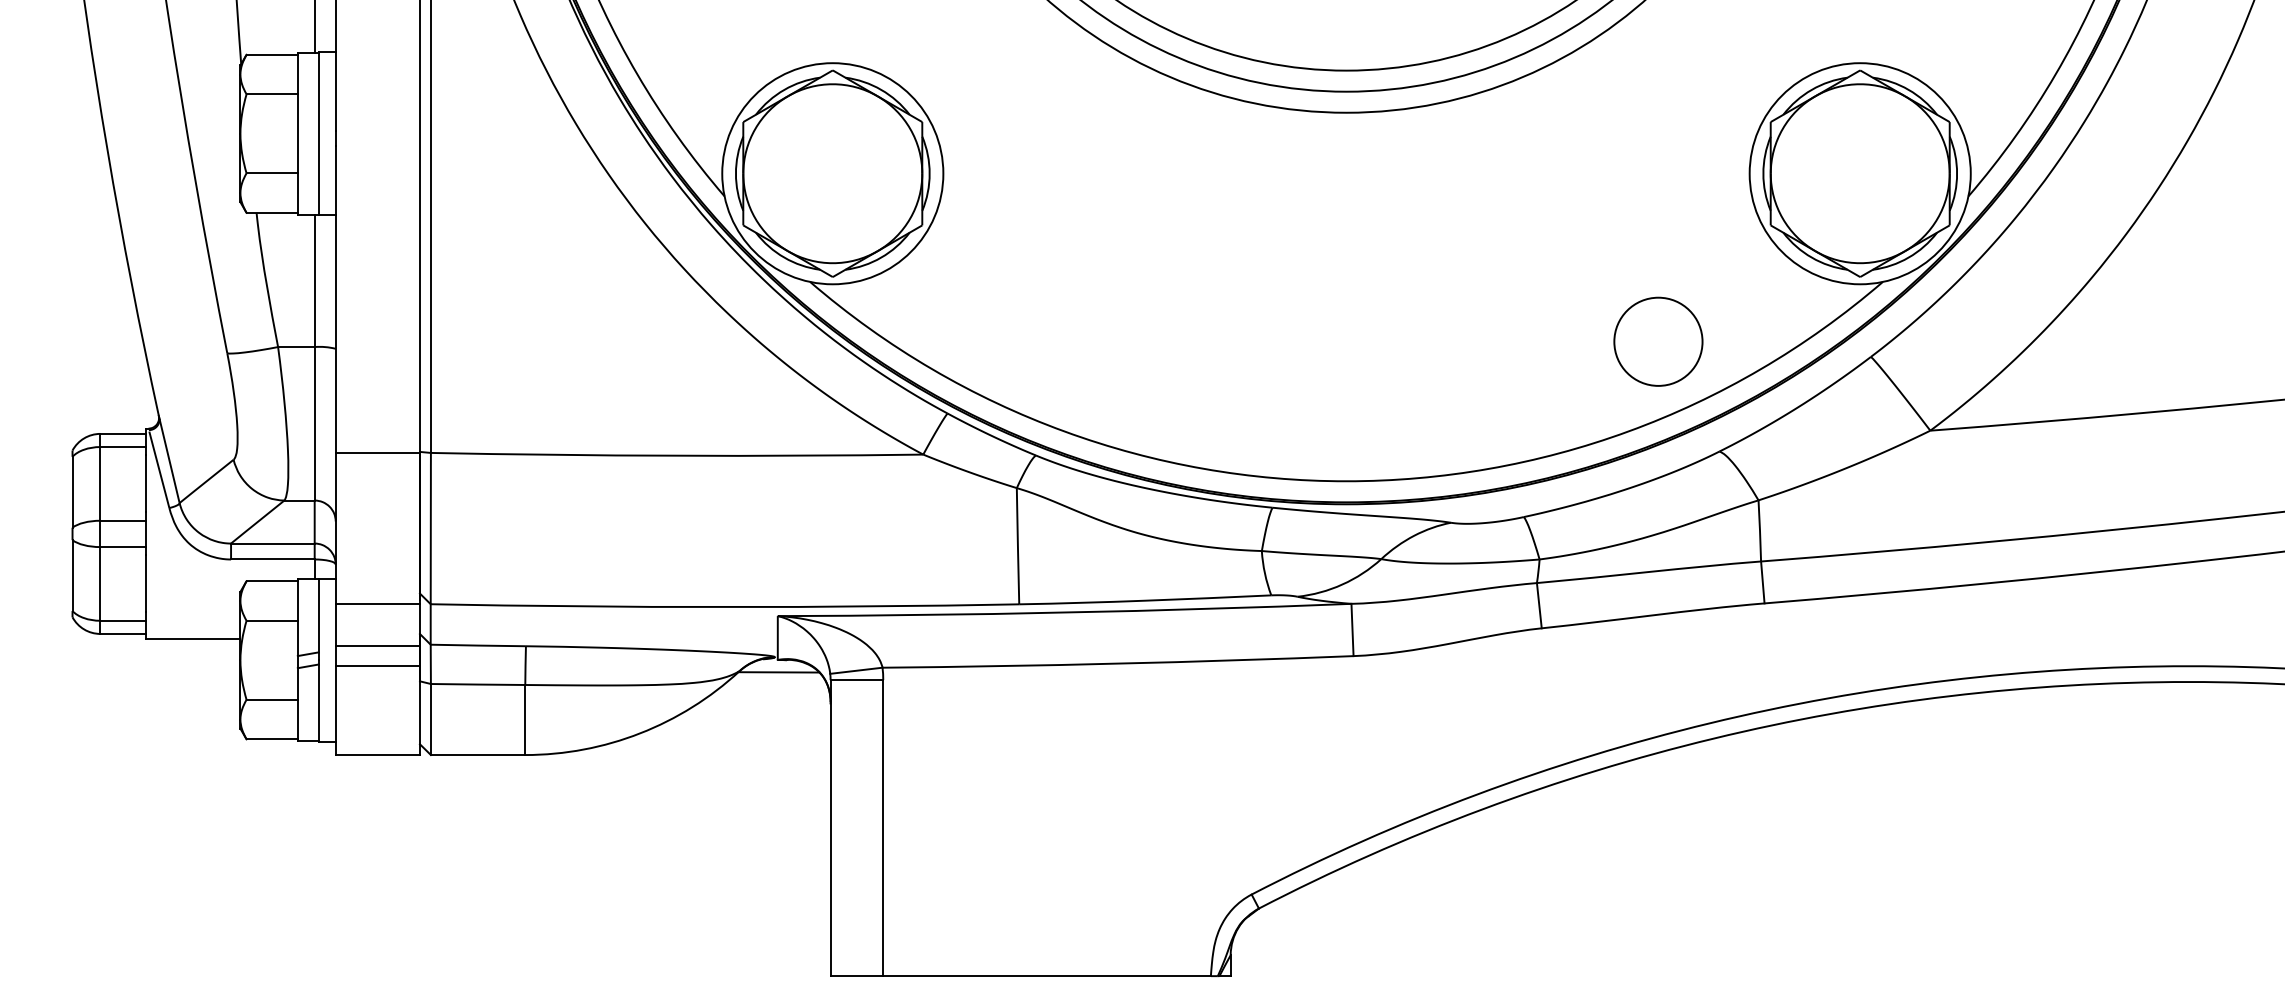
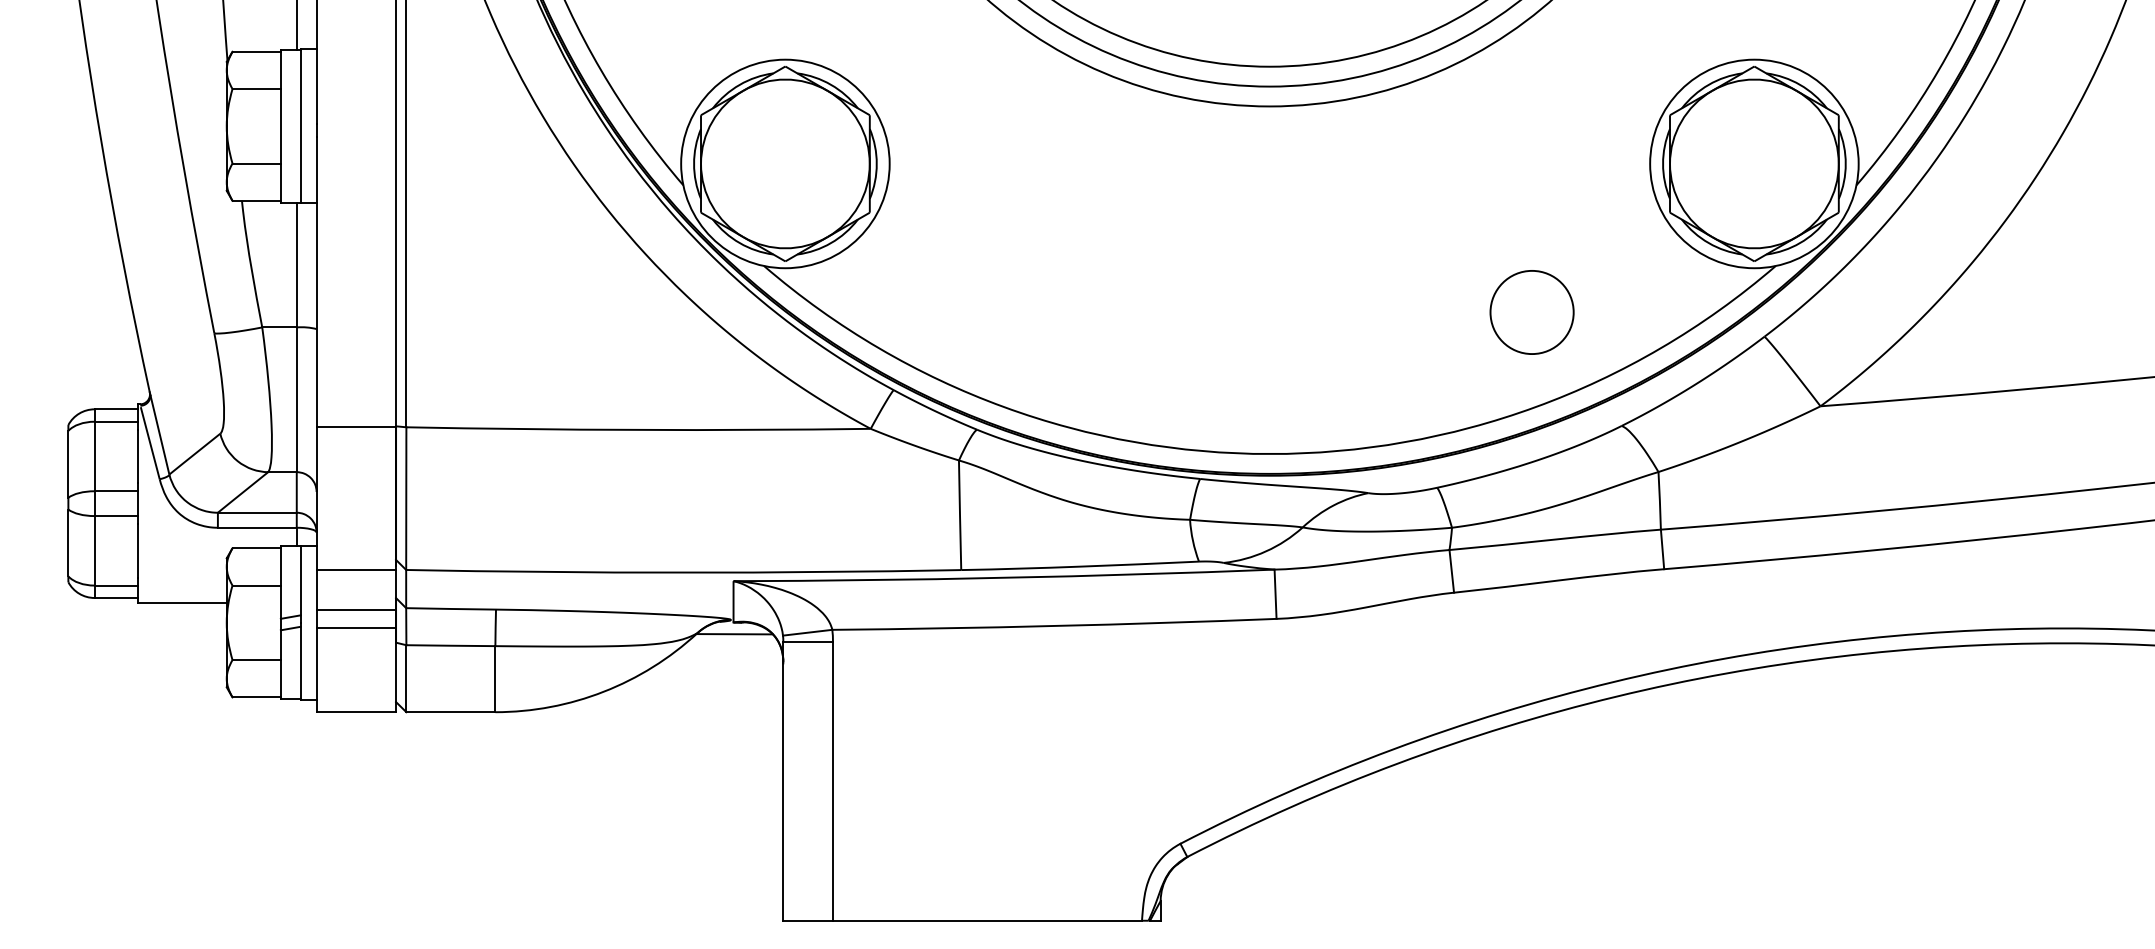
circle: (1657, 341) -> (1531, 312), moved

